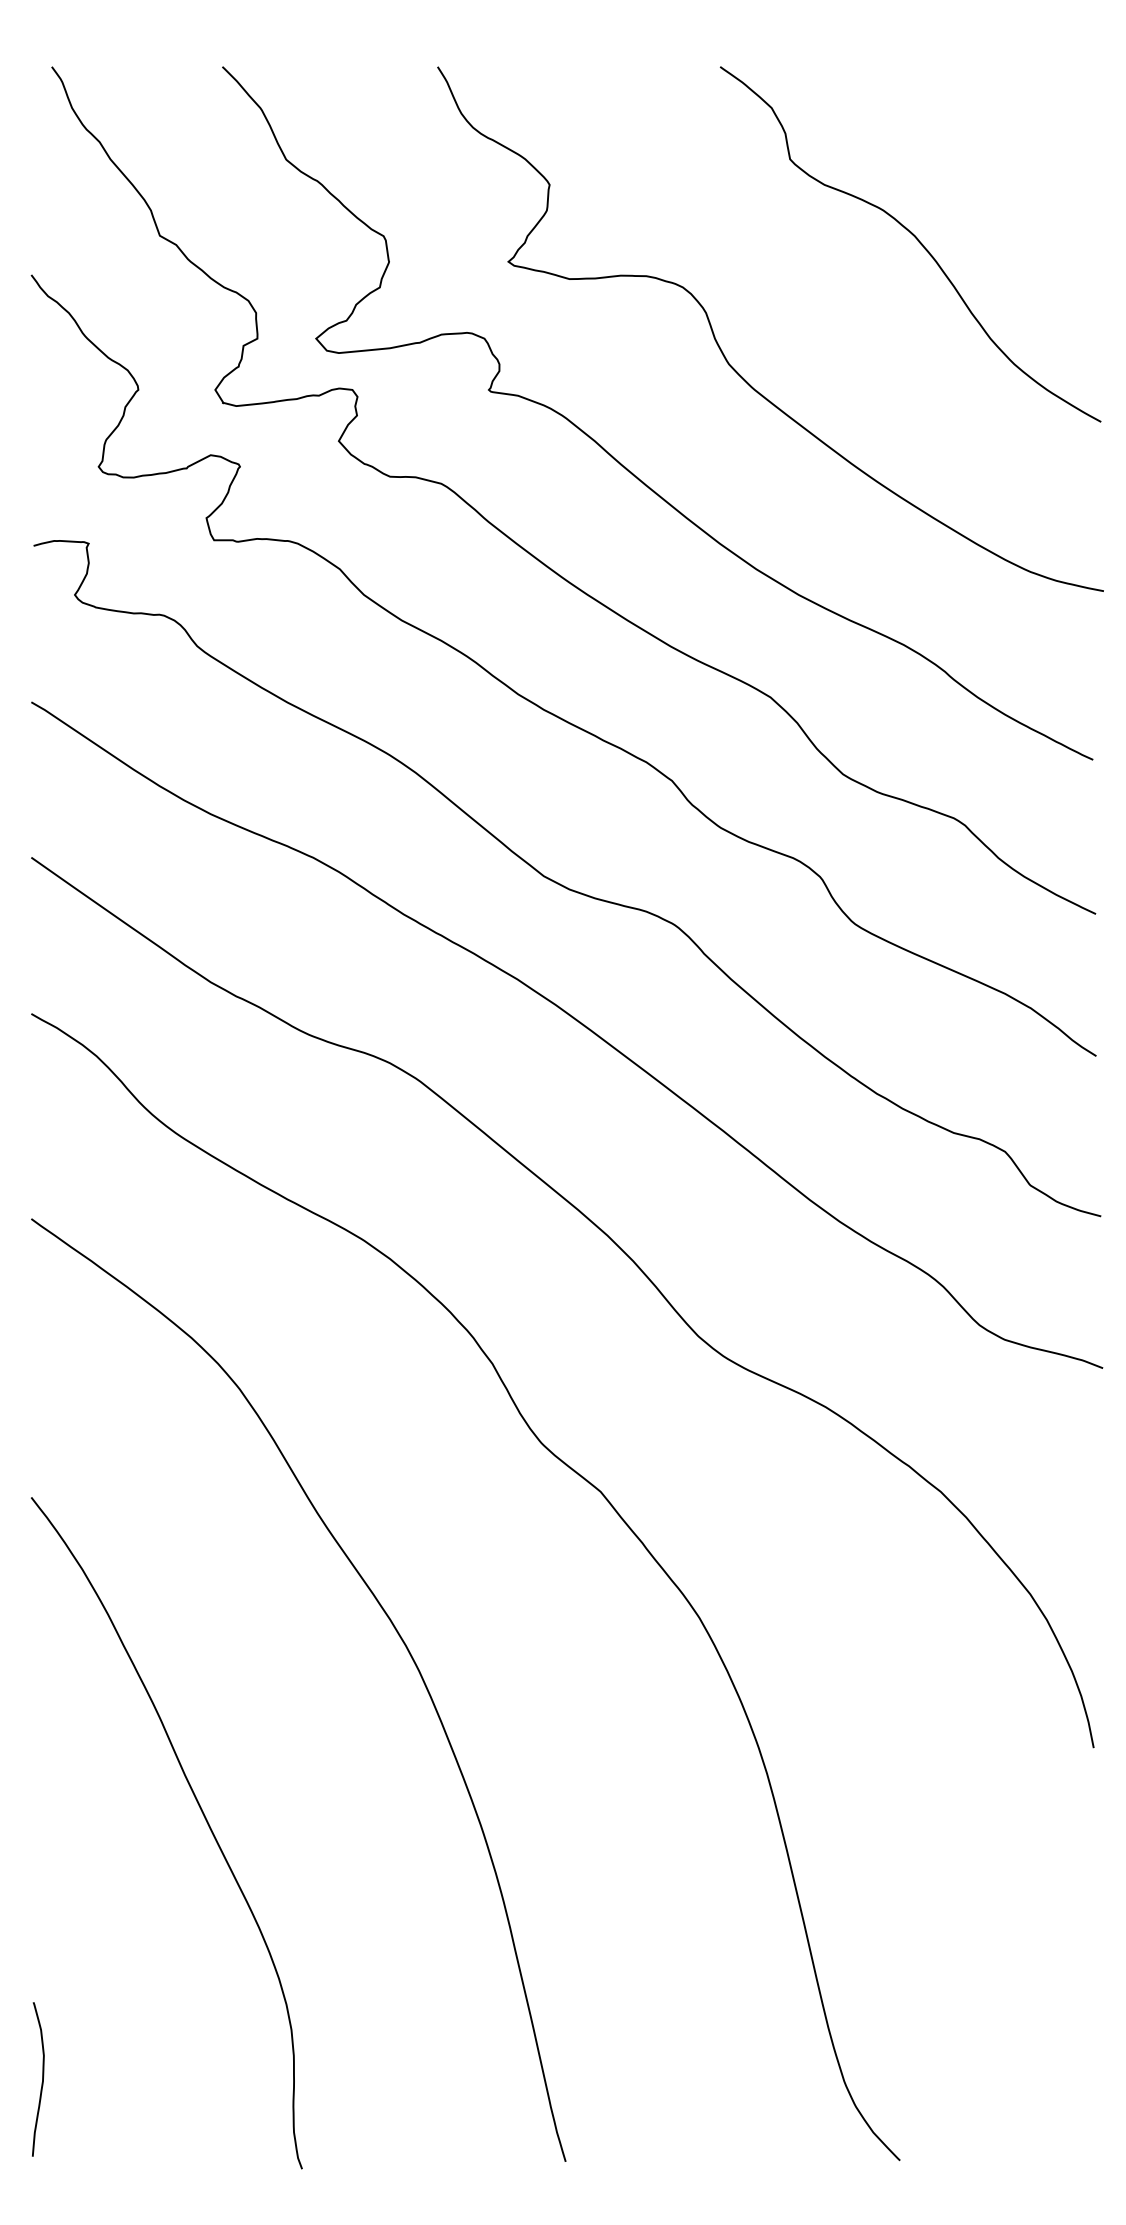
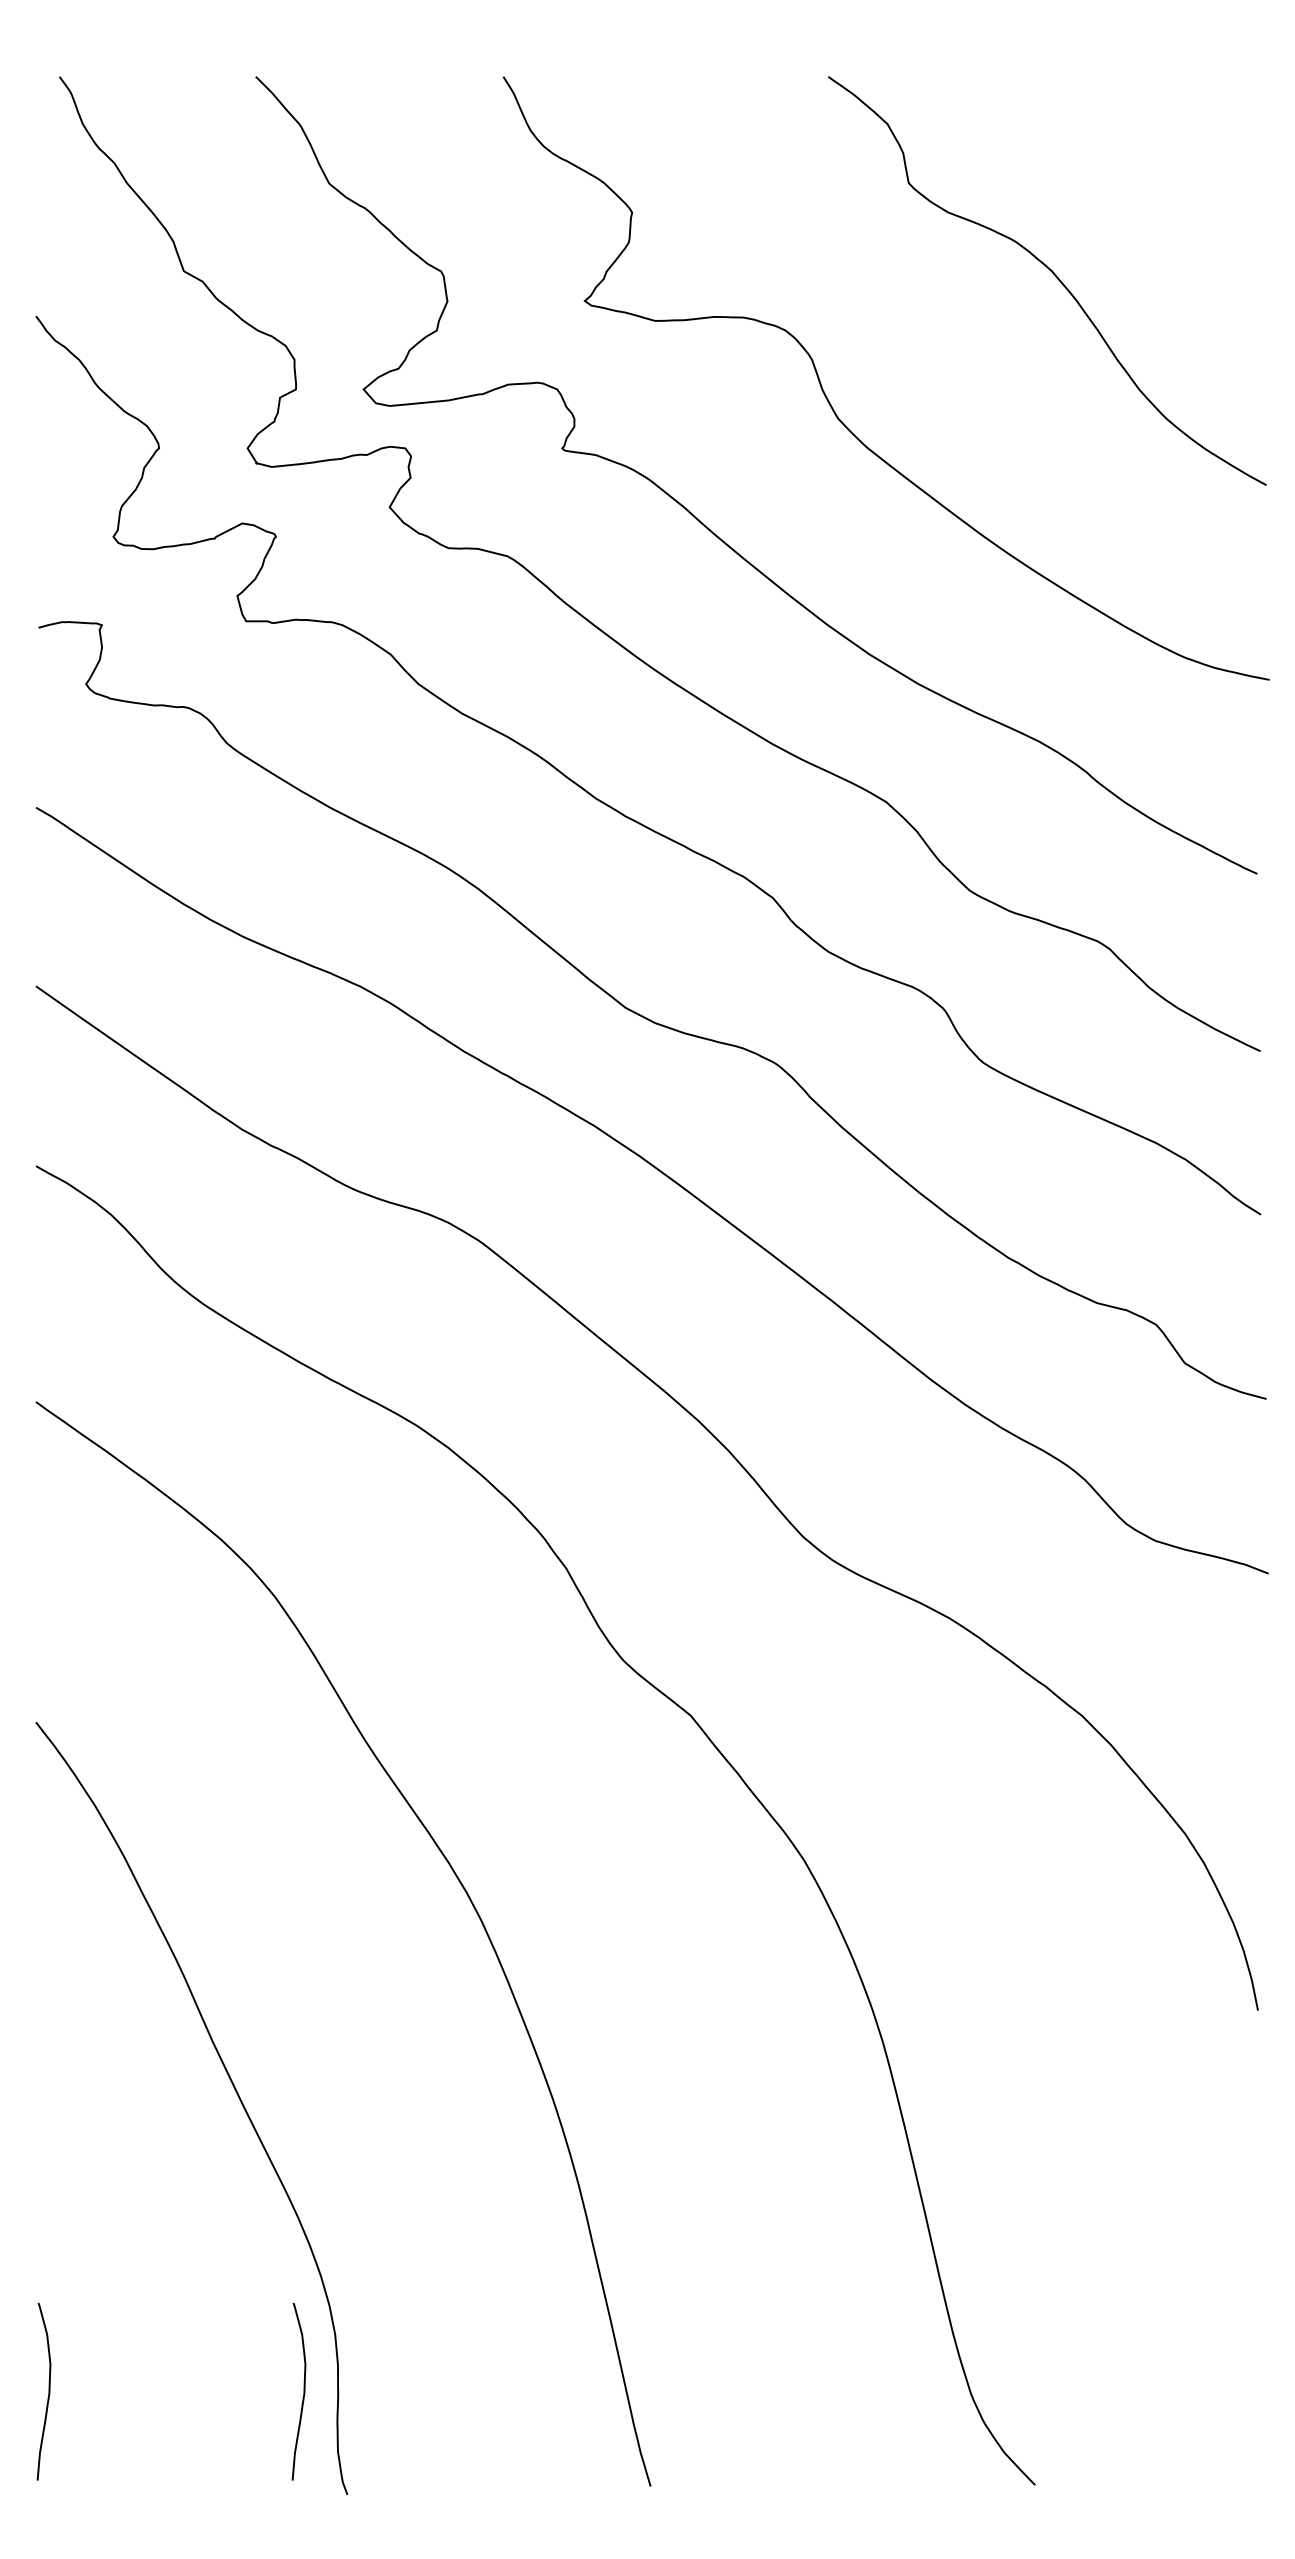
curve: (263, 2079) -> (303, 2391), added

